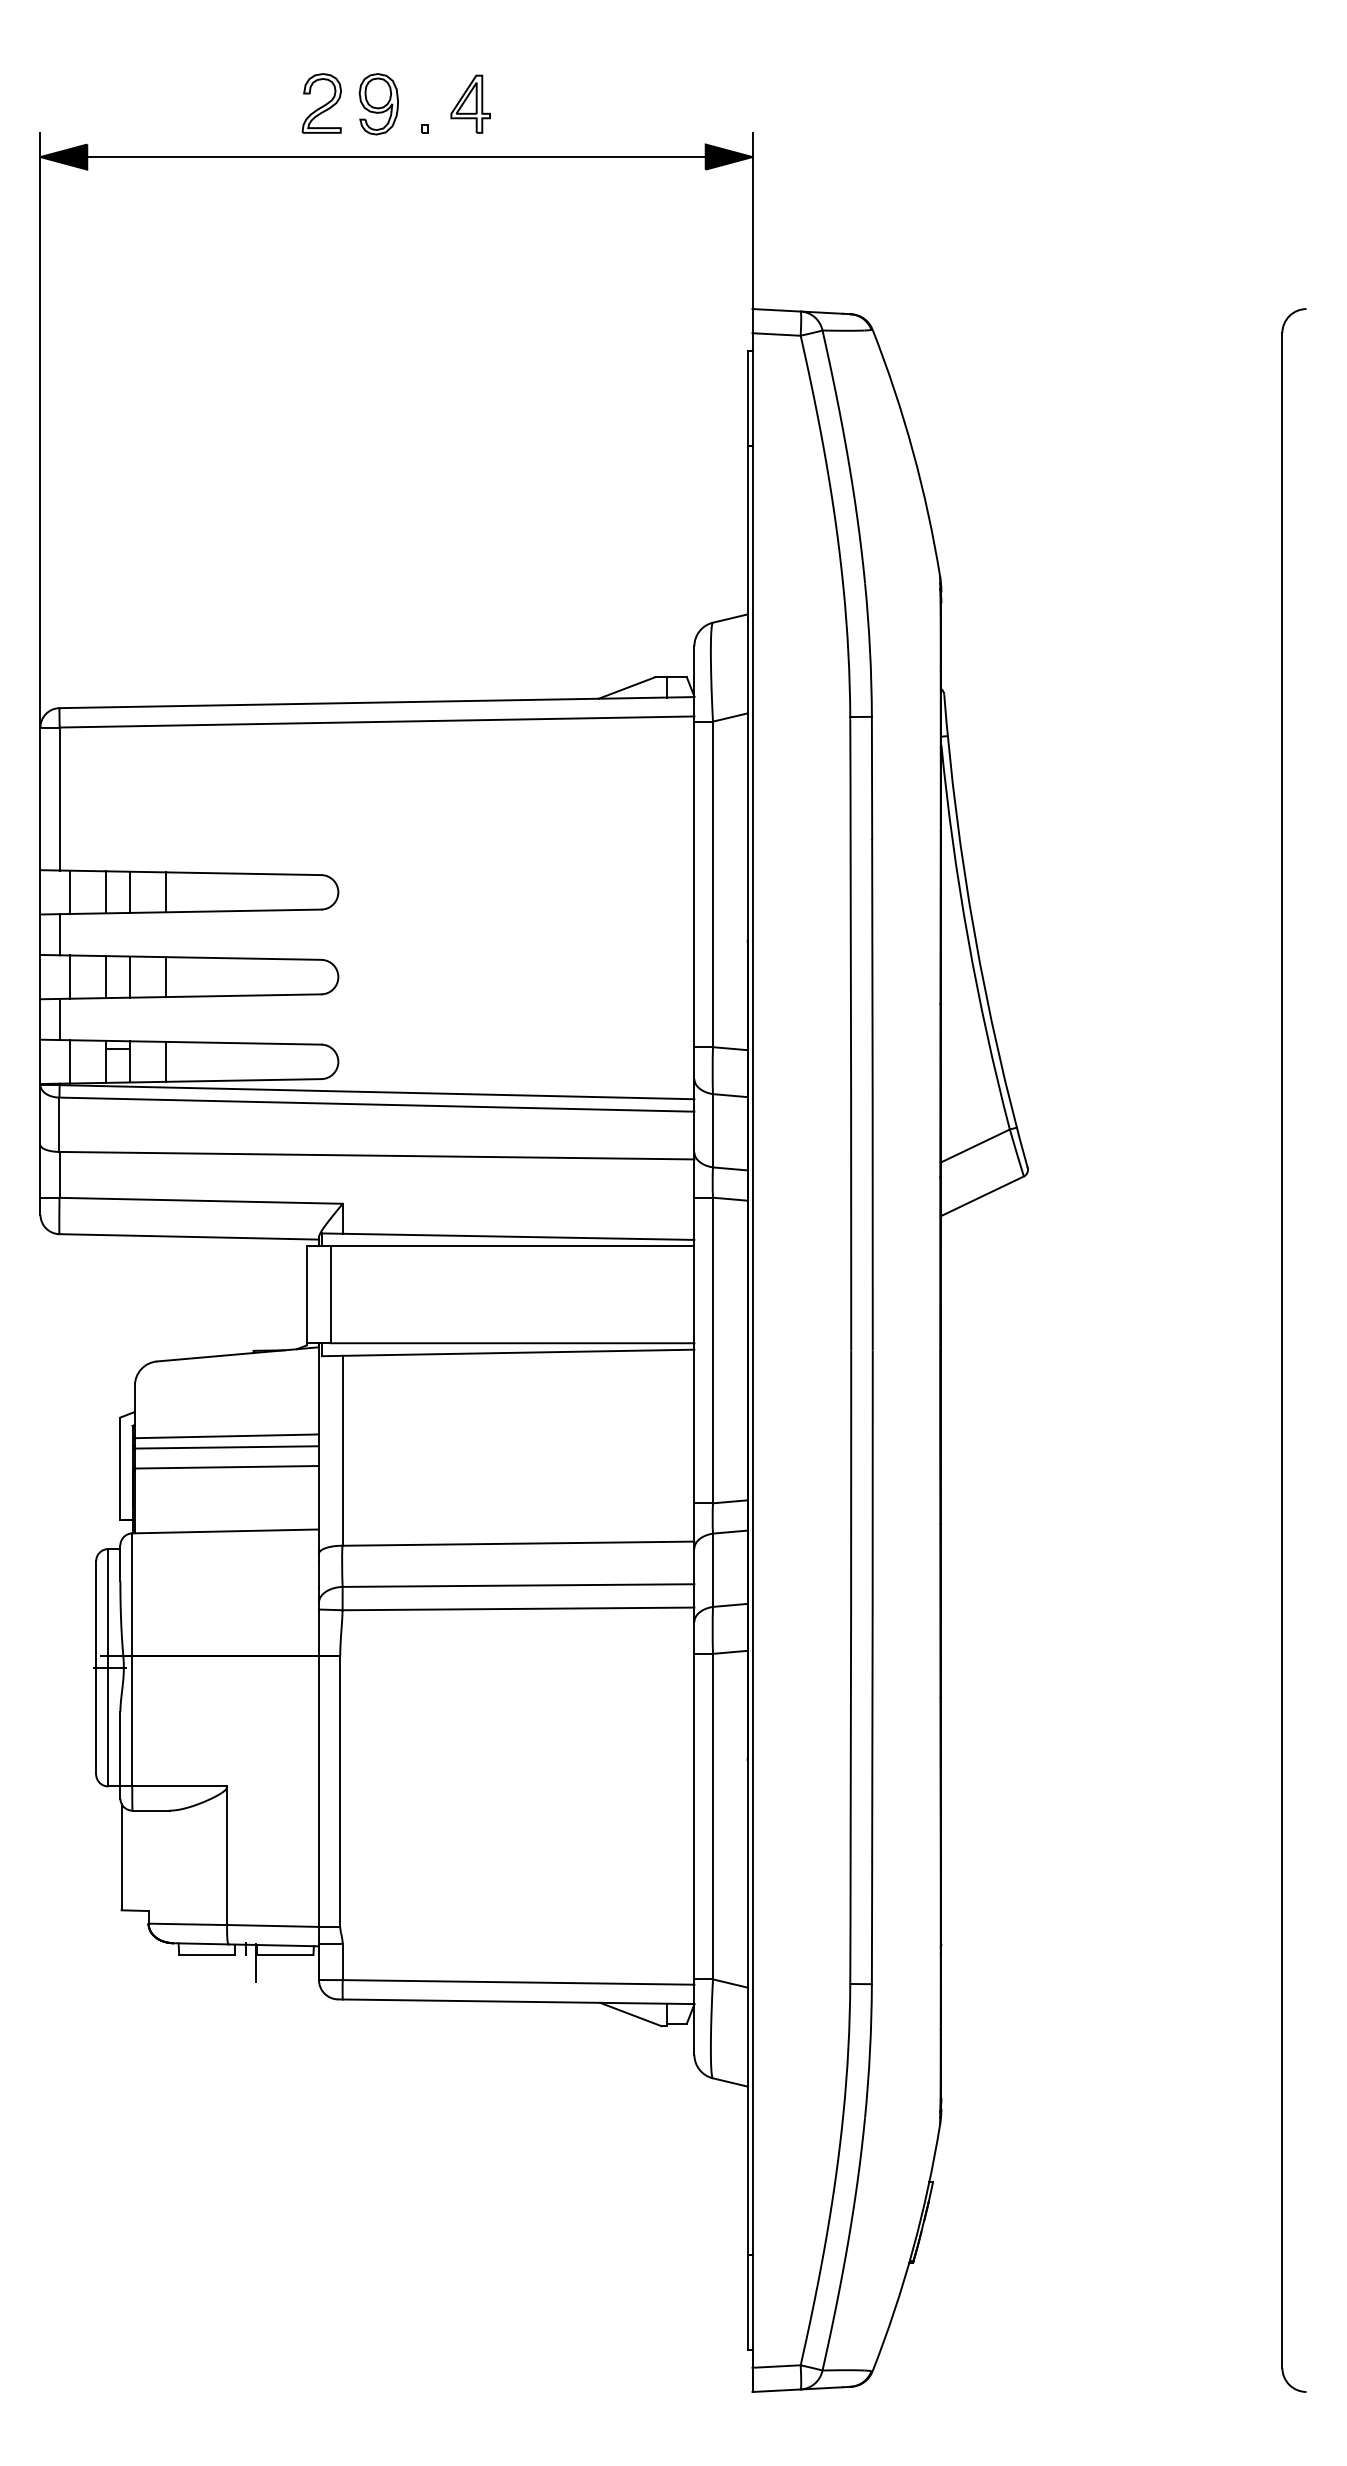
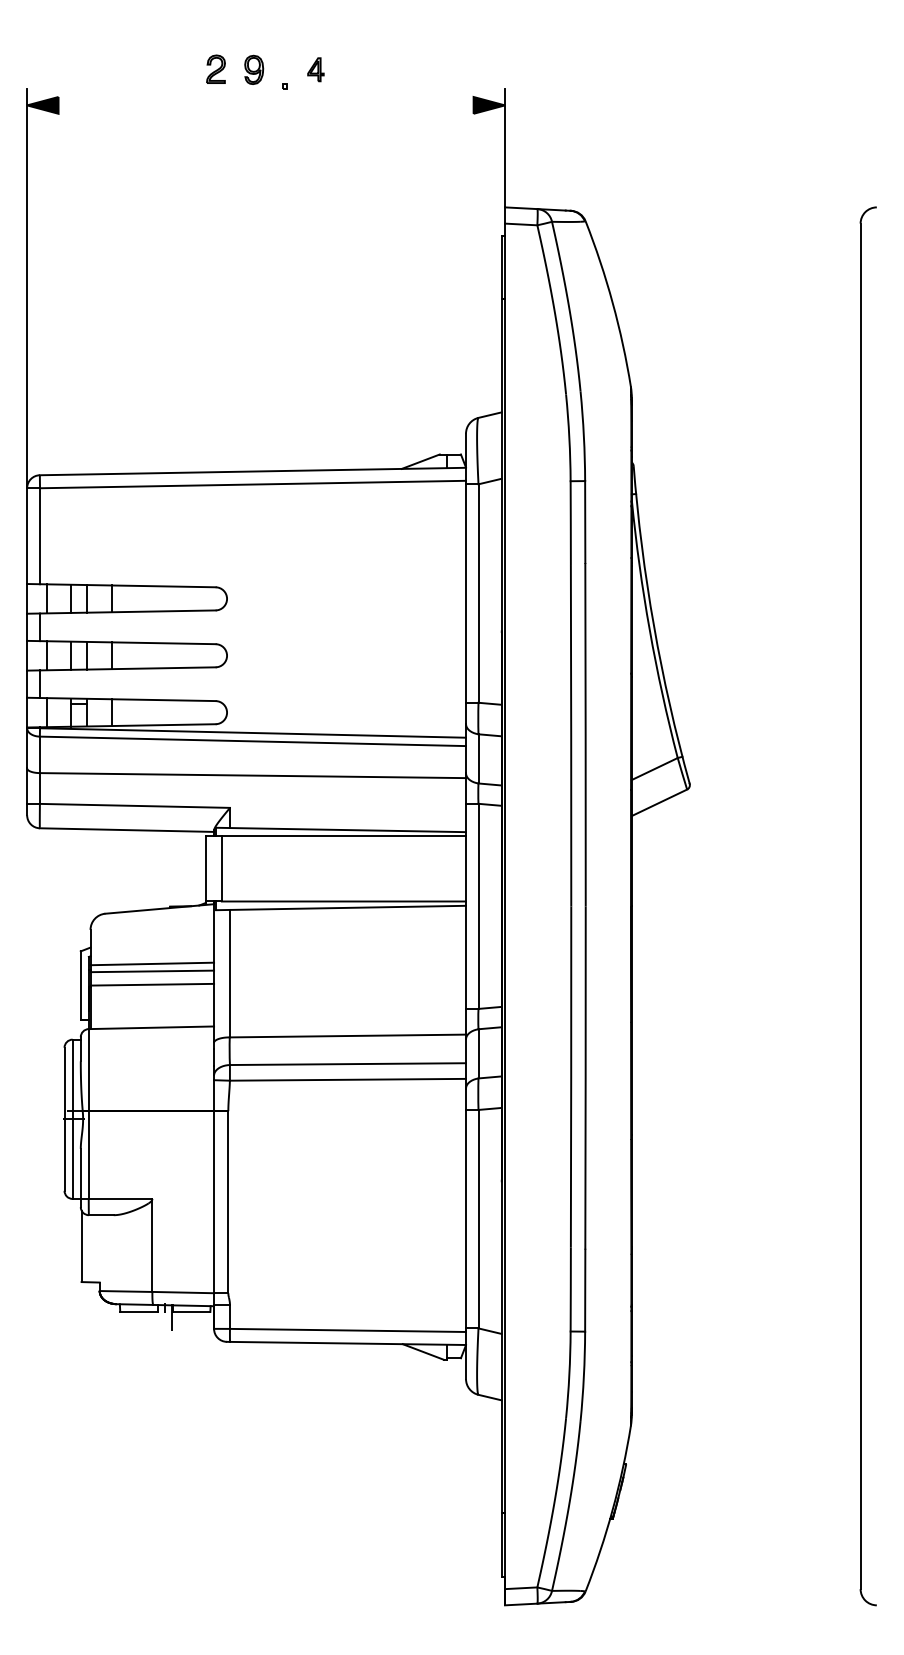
part: (321, 102) -> (215, 68), size x0.7
part: (377, 103) -> (253, 69), size x0.7
part: (470, 103) -> (315, 69), size x0.6
line: (395, 157) -> (265, 105), removed

